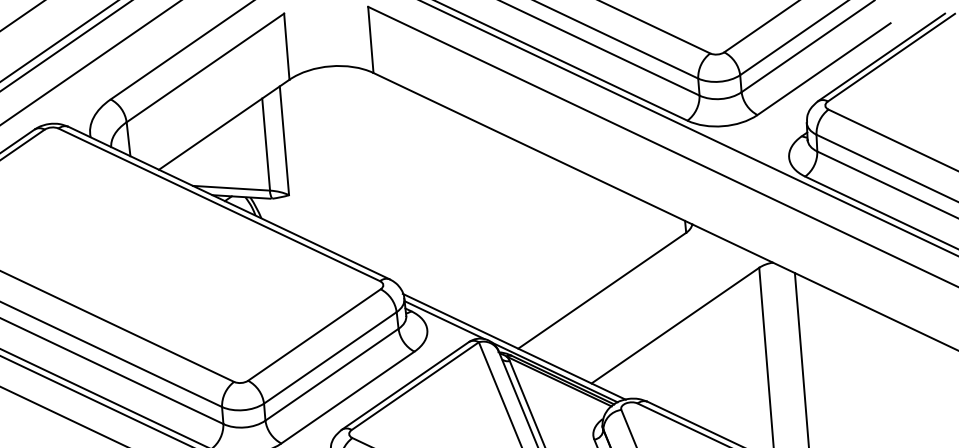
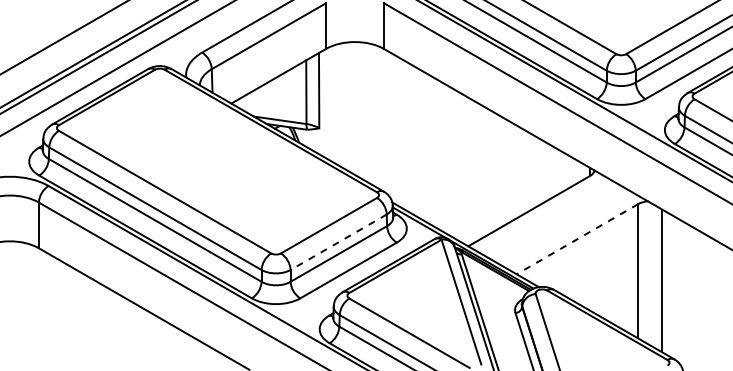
line: (675, 326) -> (577, 239), solid -> dashed
line: (330, 358) -> (338, 242), solid -> dashed

